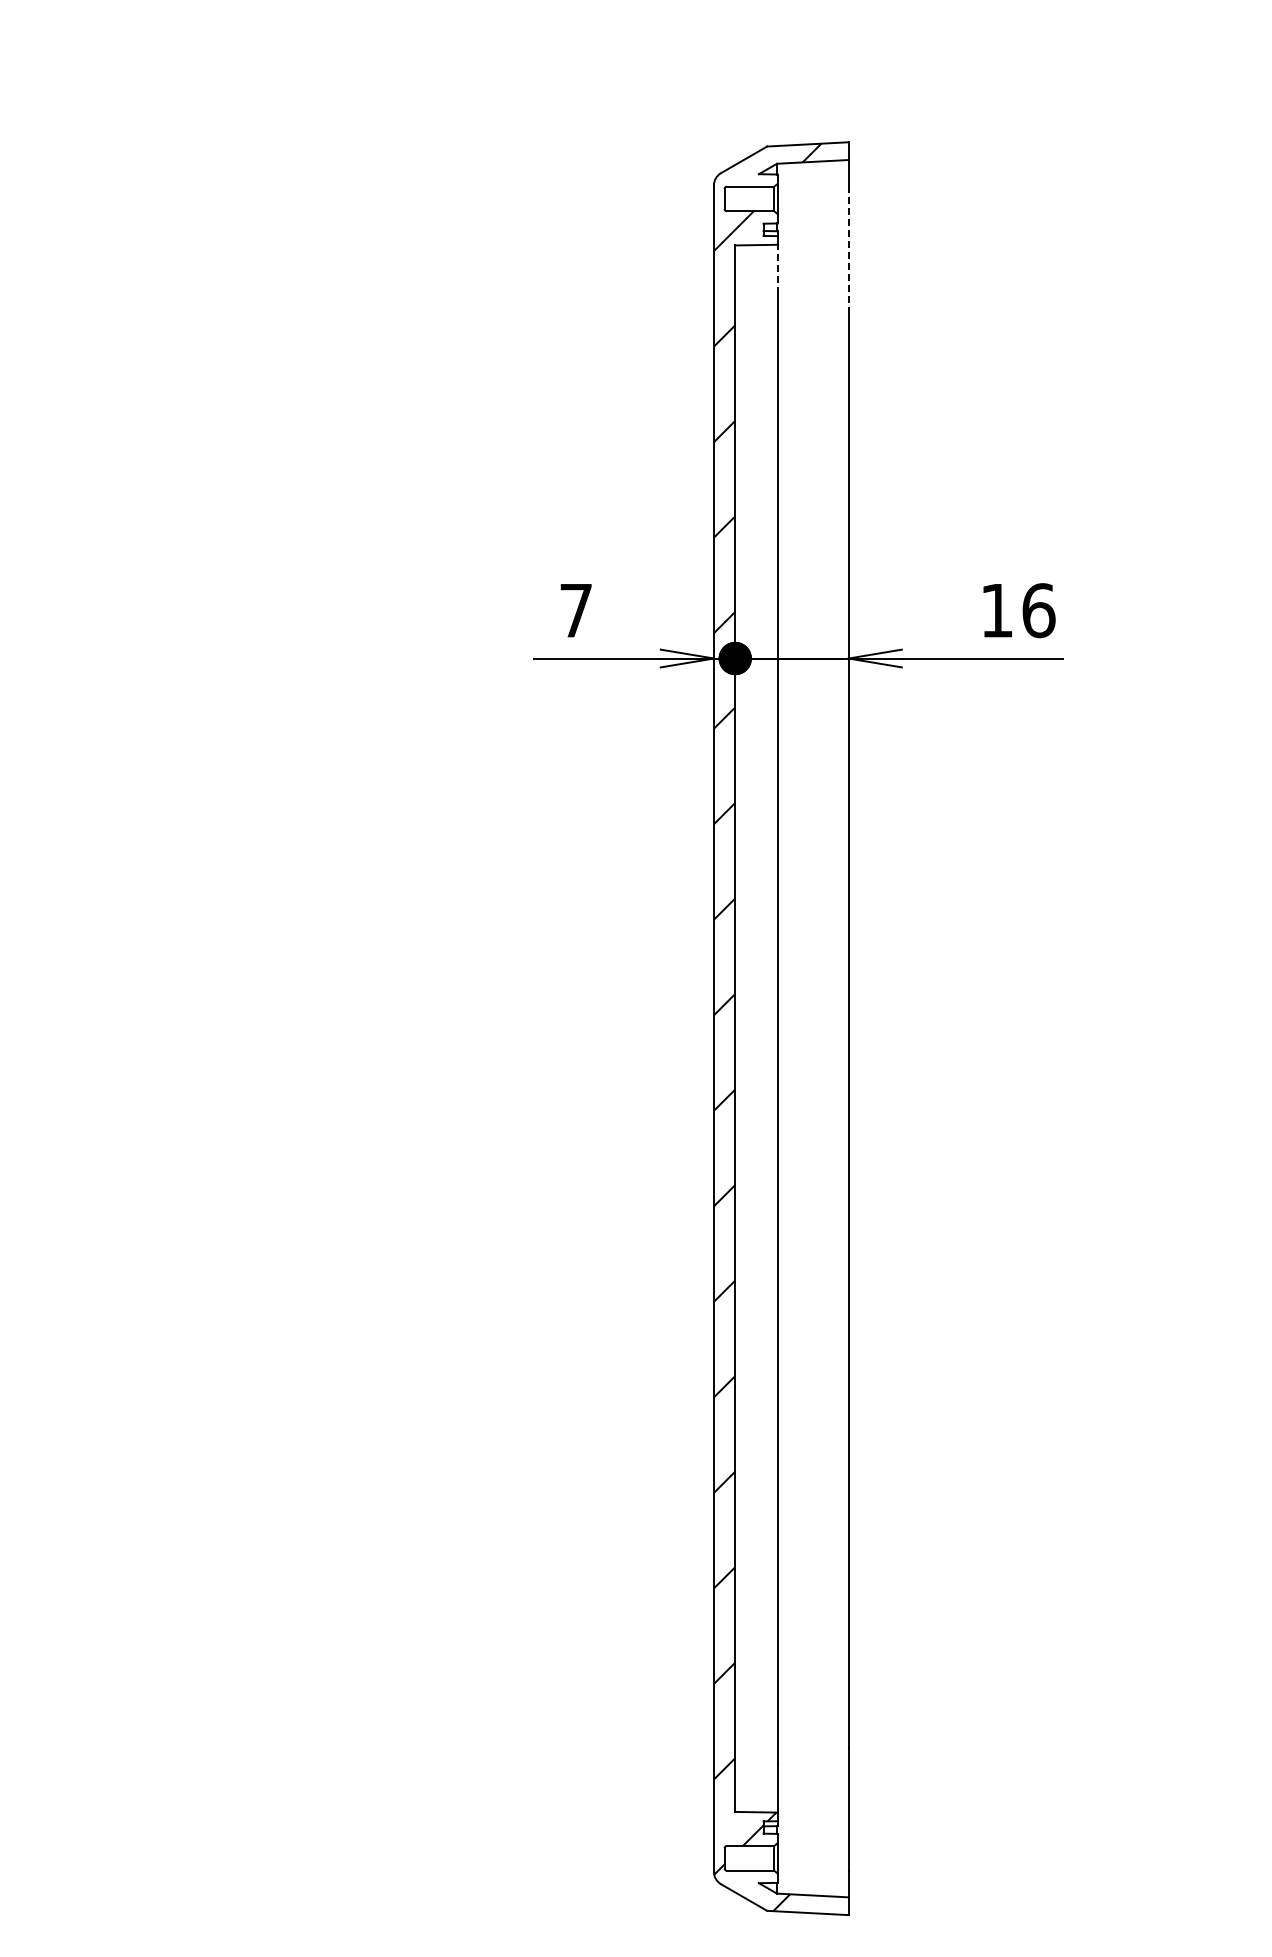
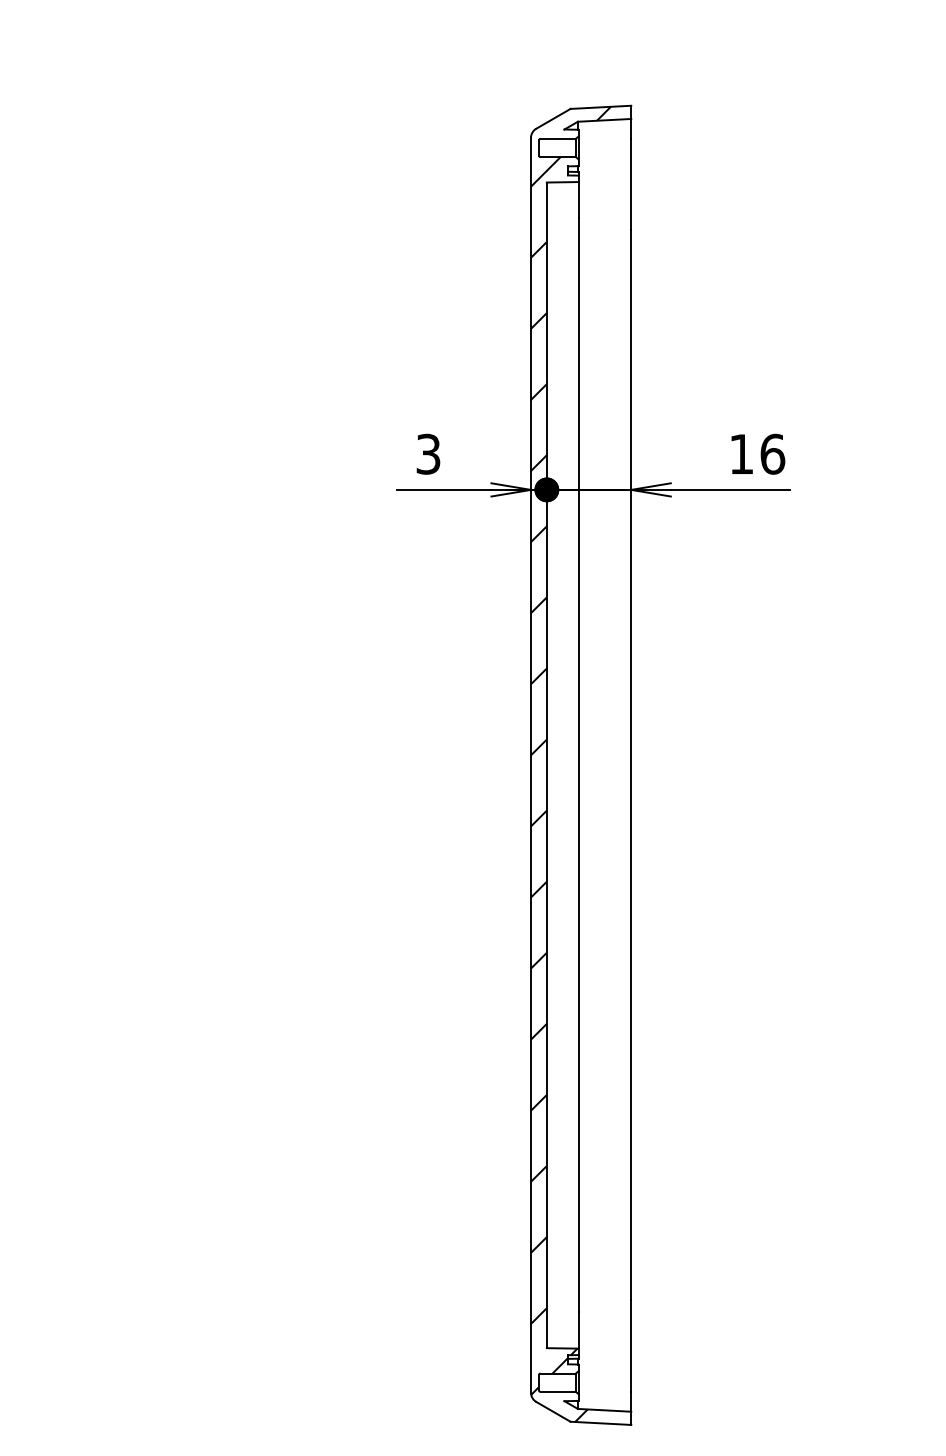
line: (848, 248) -> (631, 184), dashed -> solid
line: (777, 268) -> (578, 199), dashed -> solid
text: (575, 610) -> (427, 454), 7 -> 3

